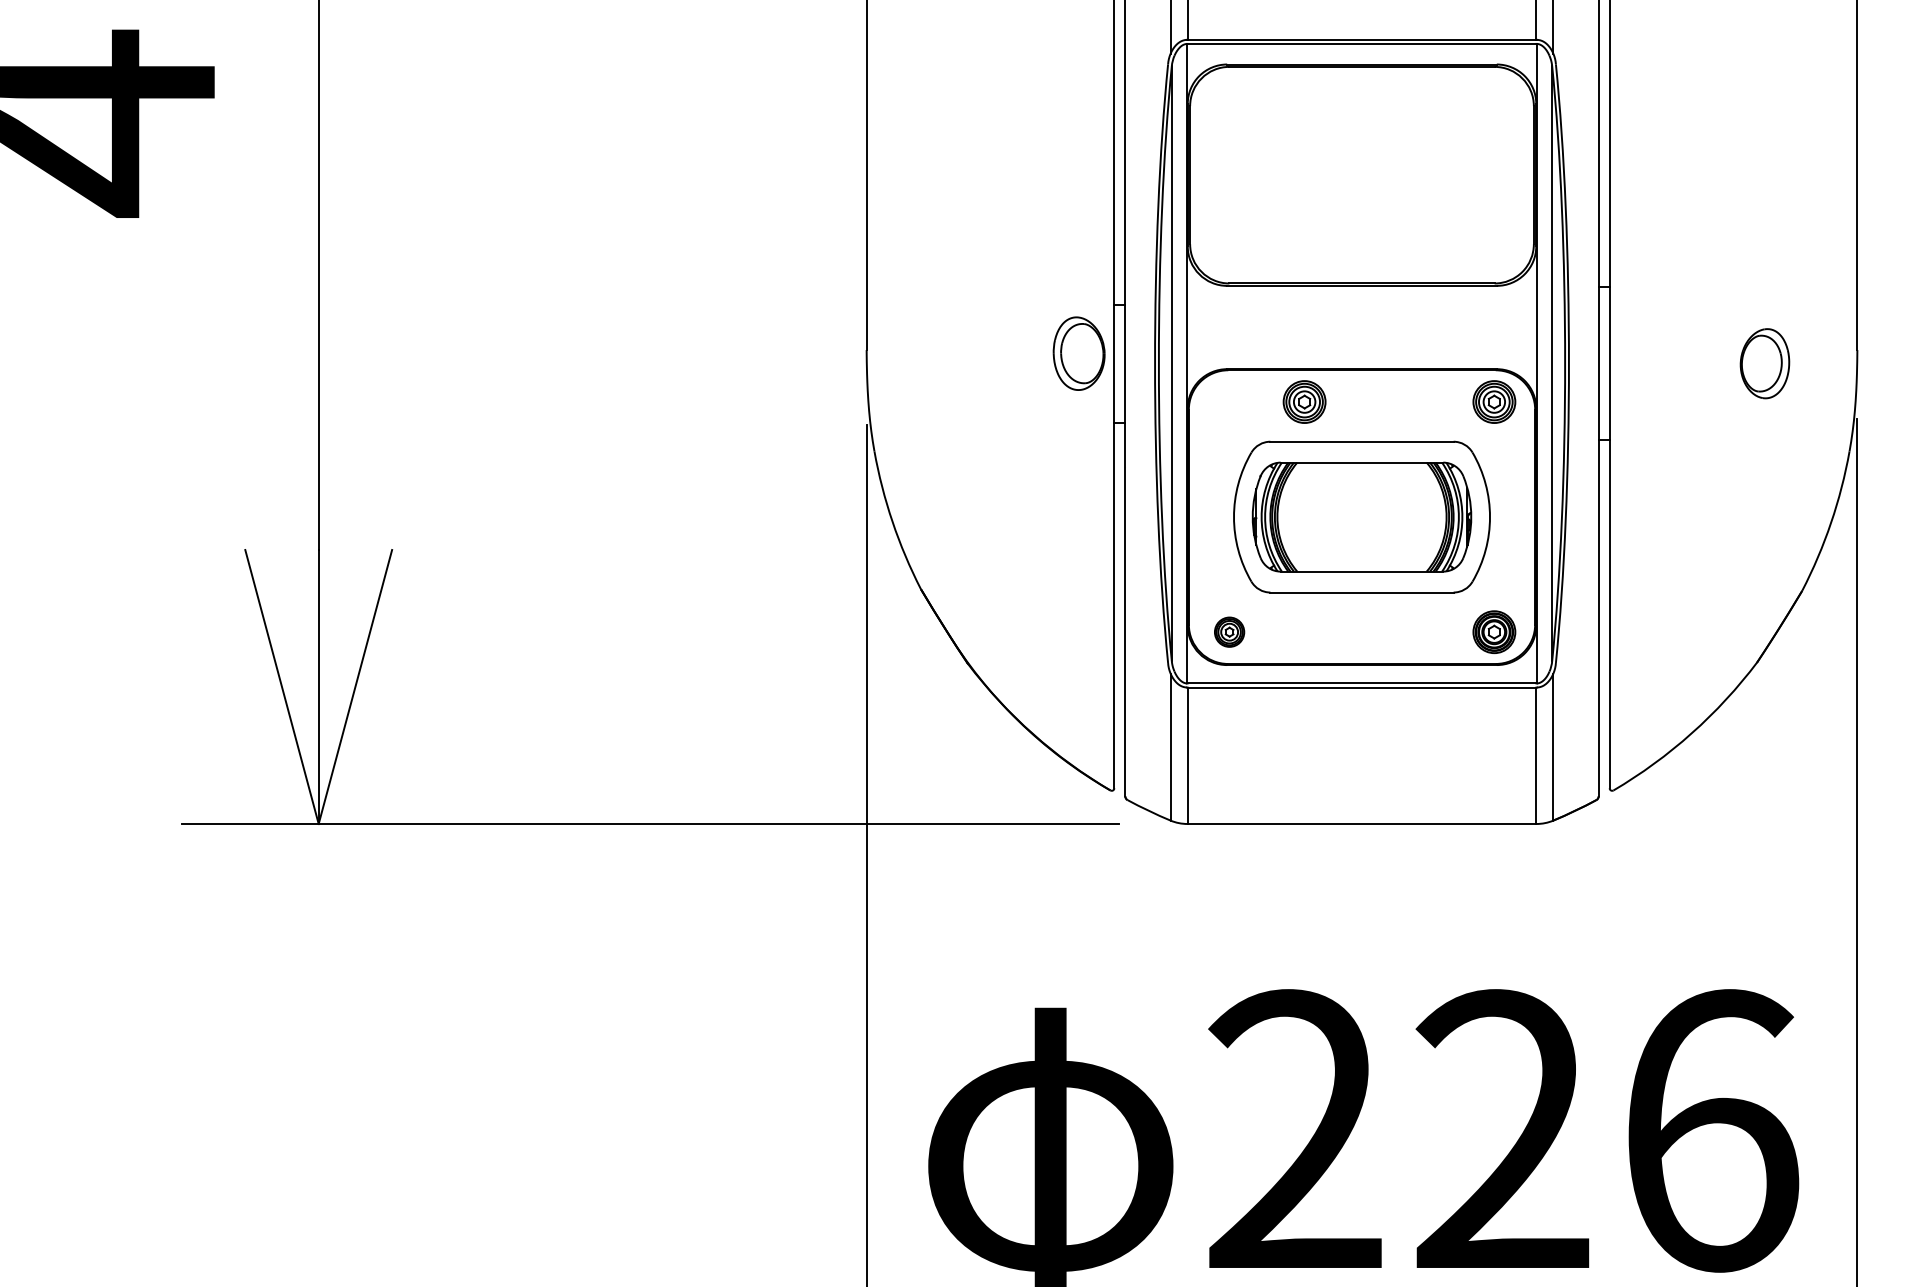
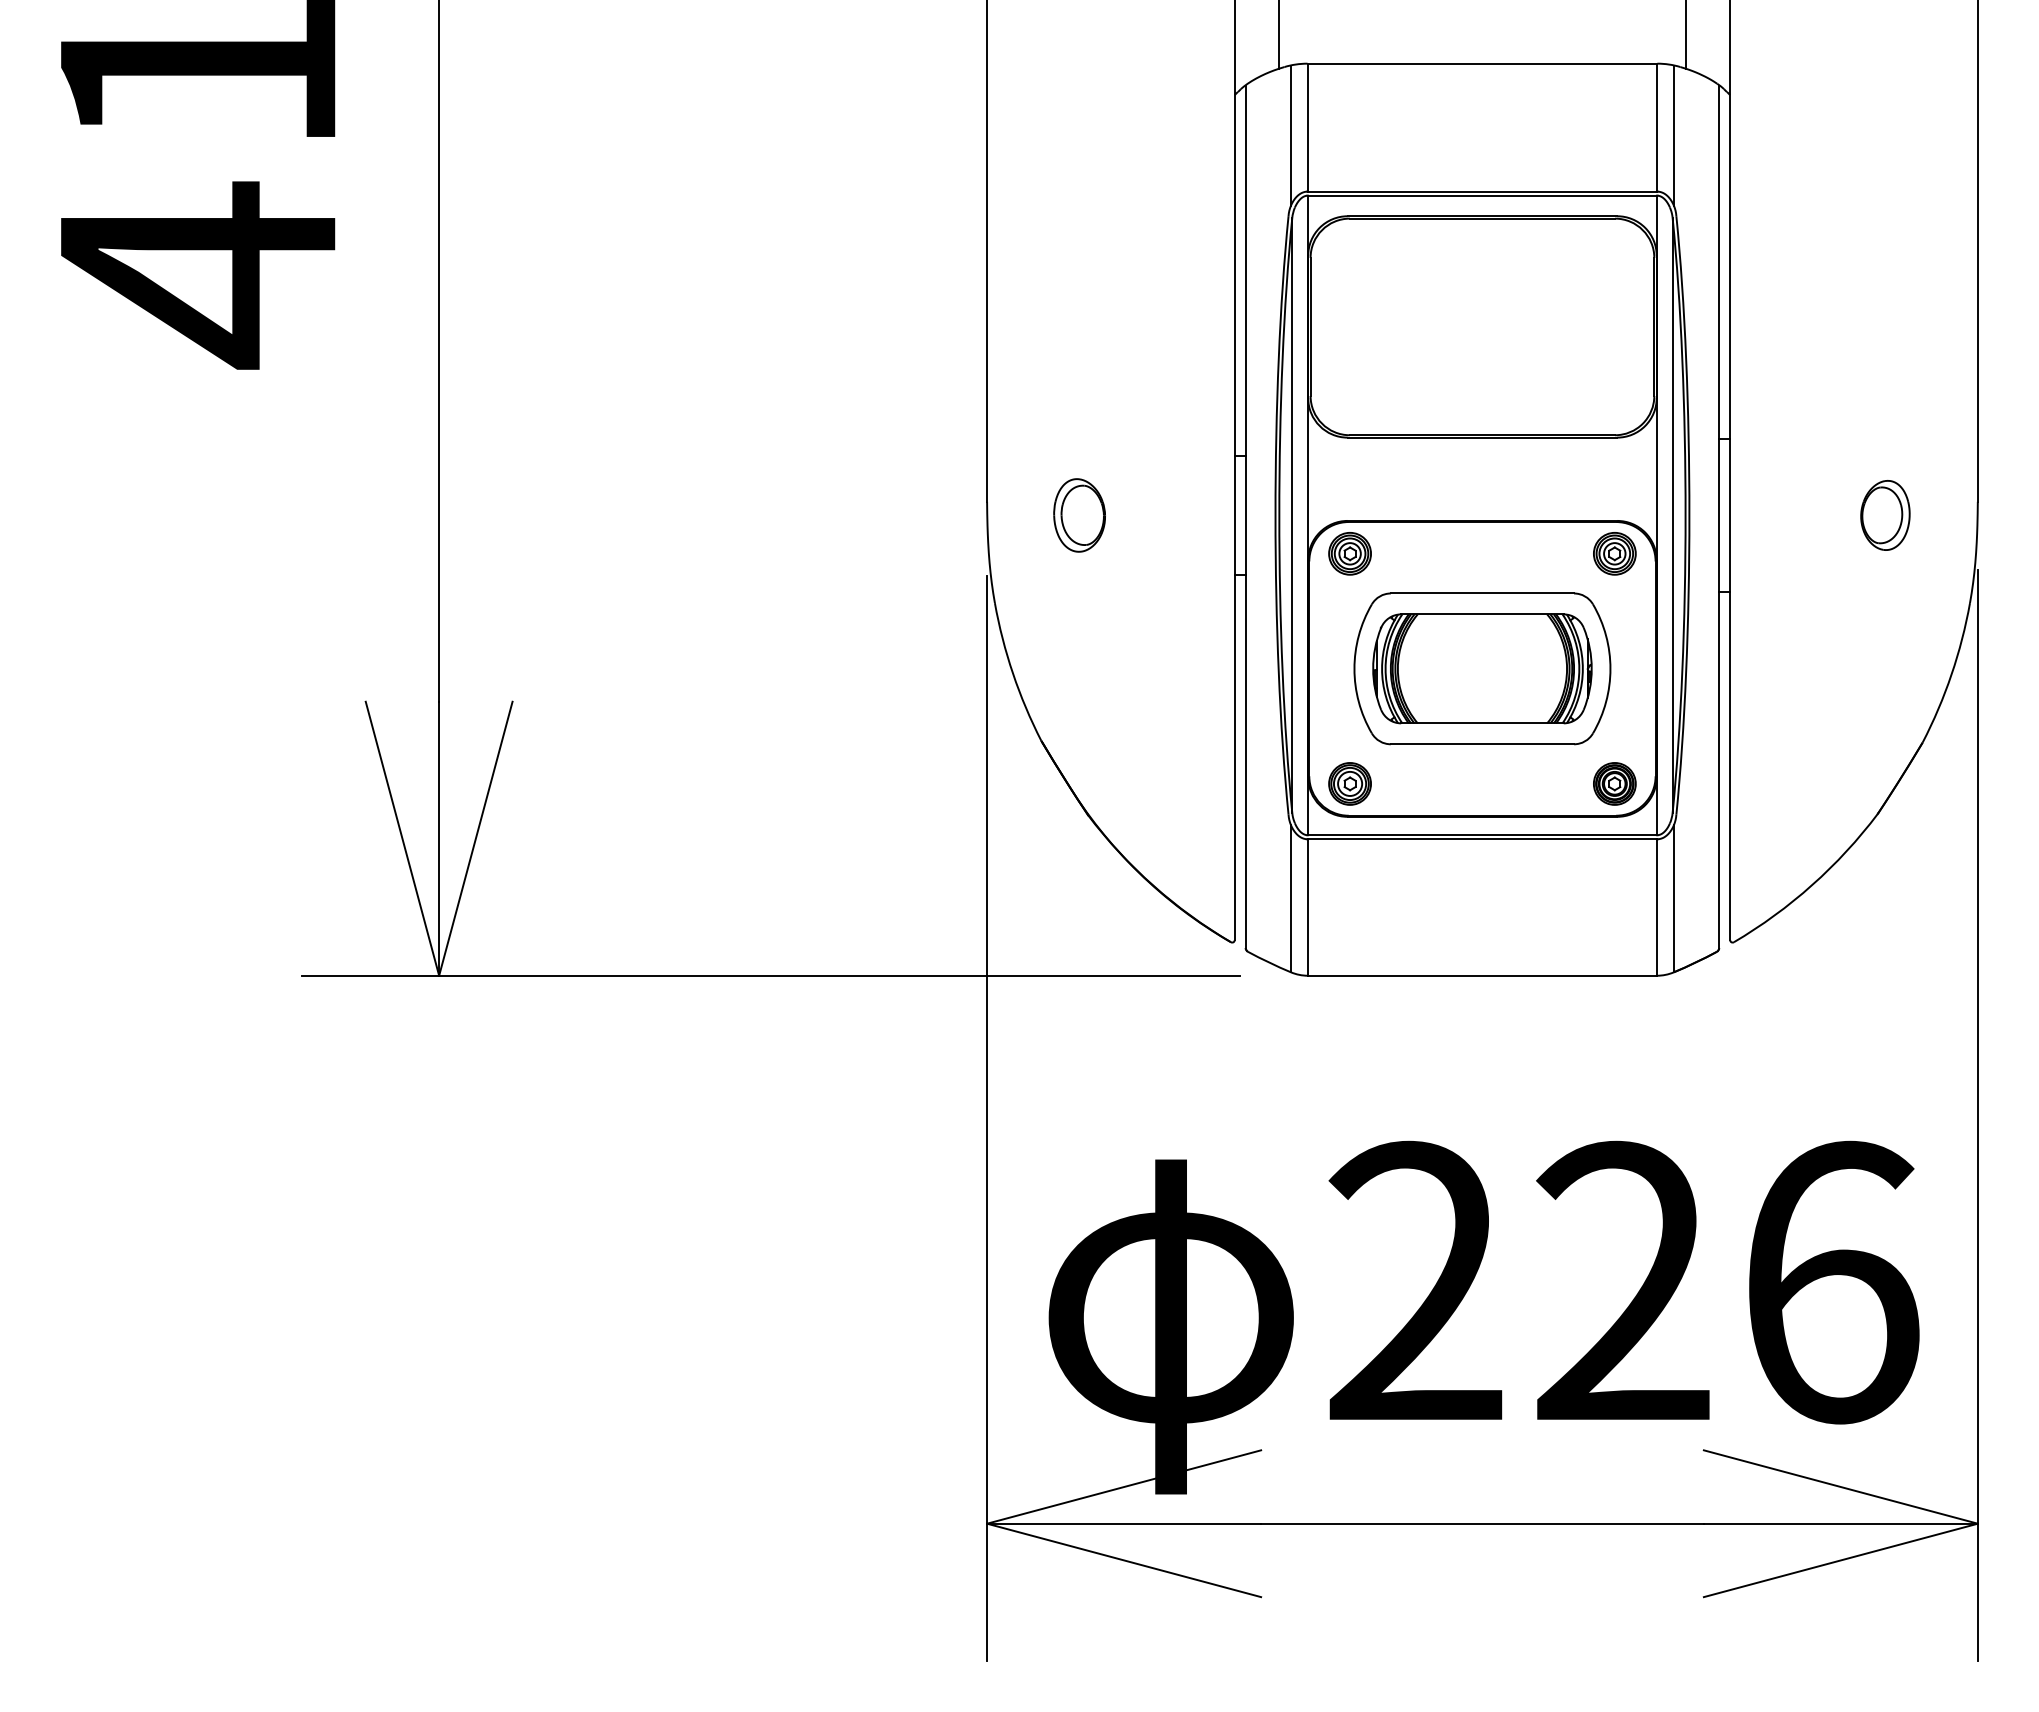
part: (1079, 353) -> (1079, 515), moved
part: (1304, 401) -> (1349, 553), moved
part: (1229, 631) -> (1349, 783), size x1.43

